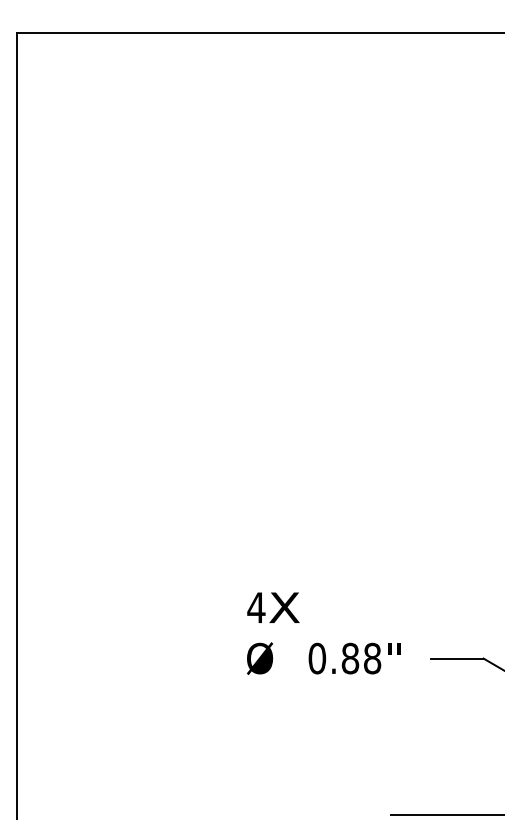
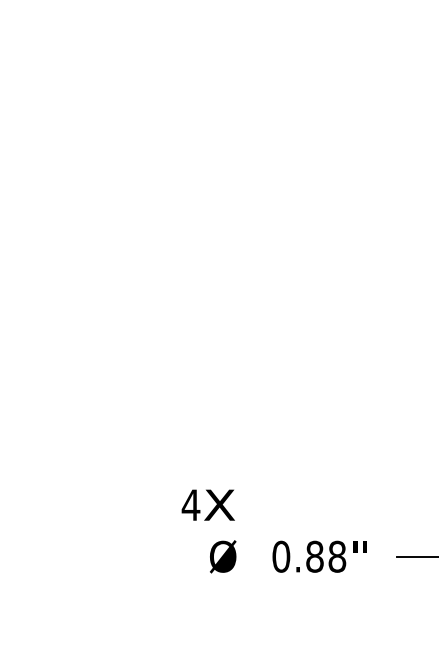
text: (273, 607) -> (208, 504), moved

